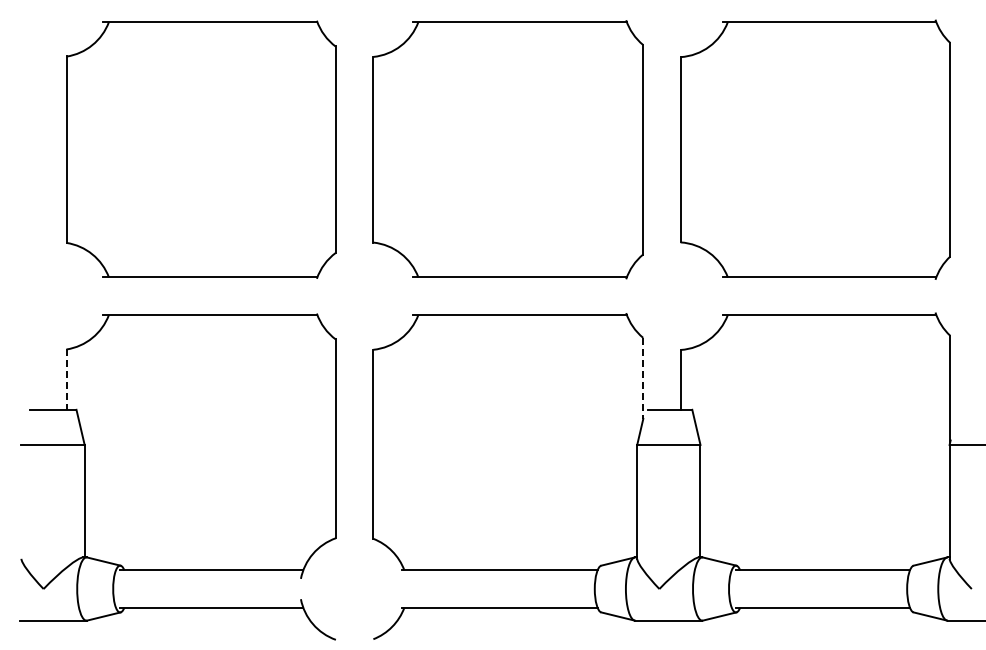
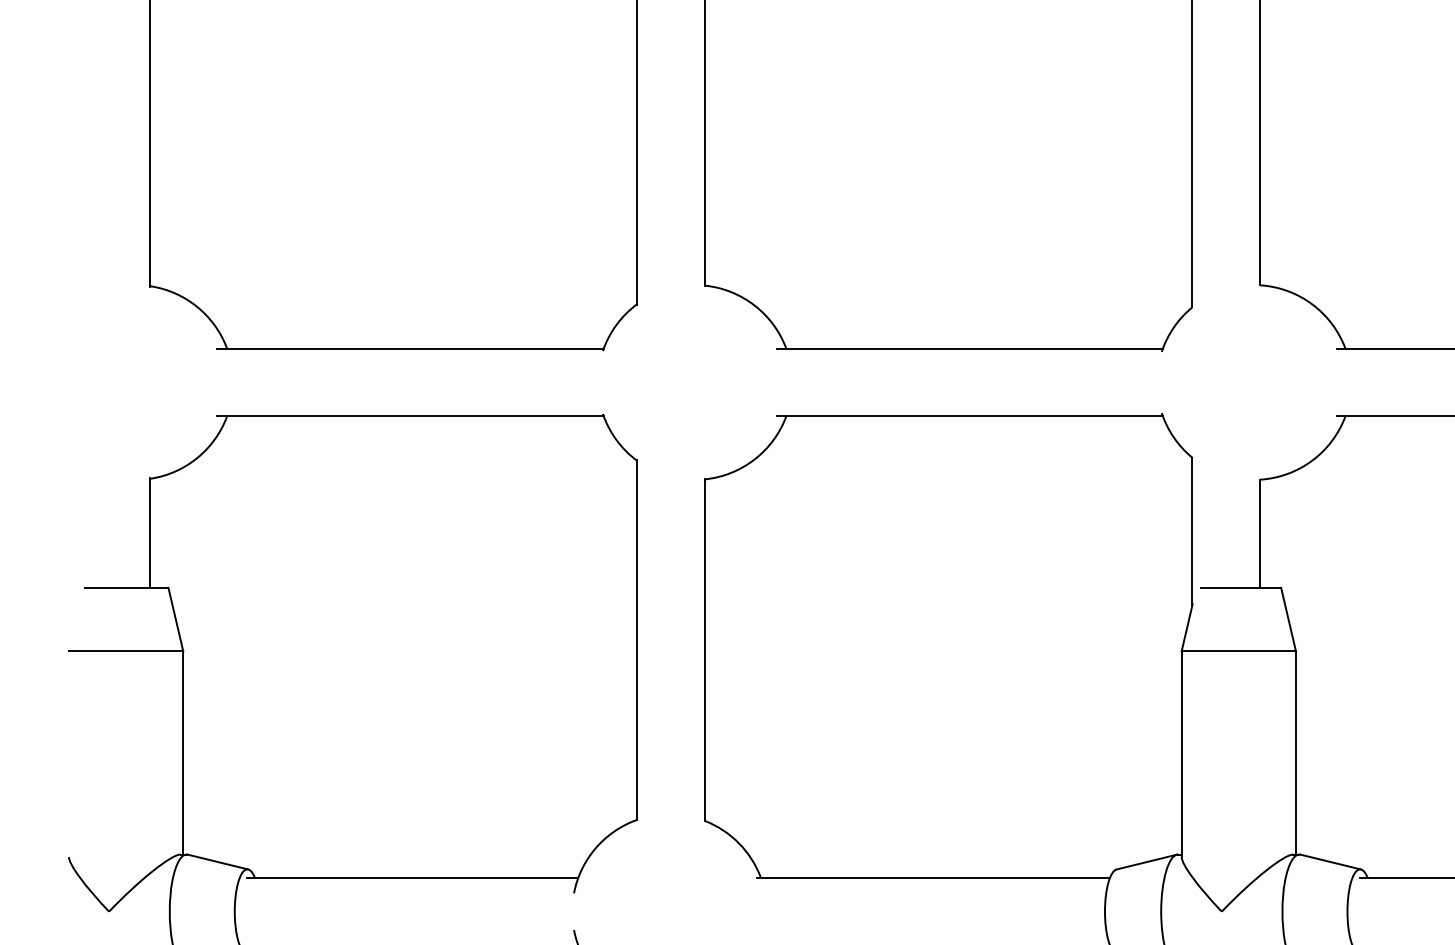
line: (643, 378) -> (1192, 531), dashed -> solid
line: (66, 379) -> (150, 533), dashed -> solid

